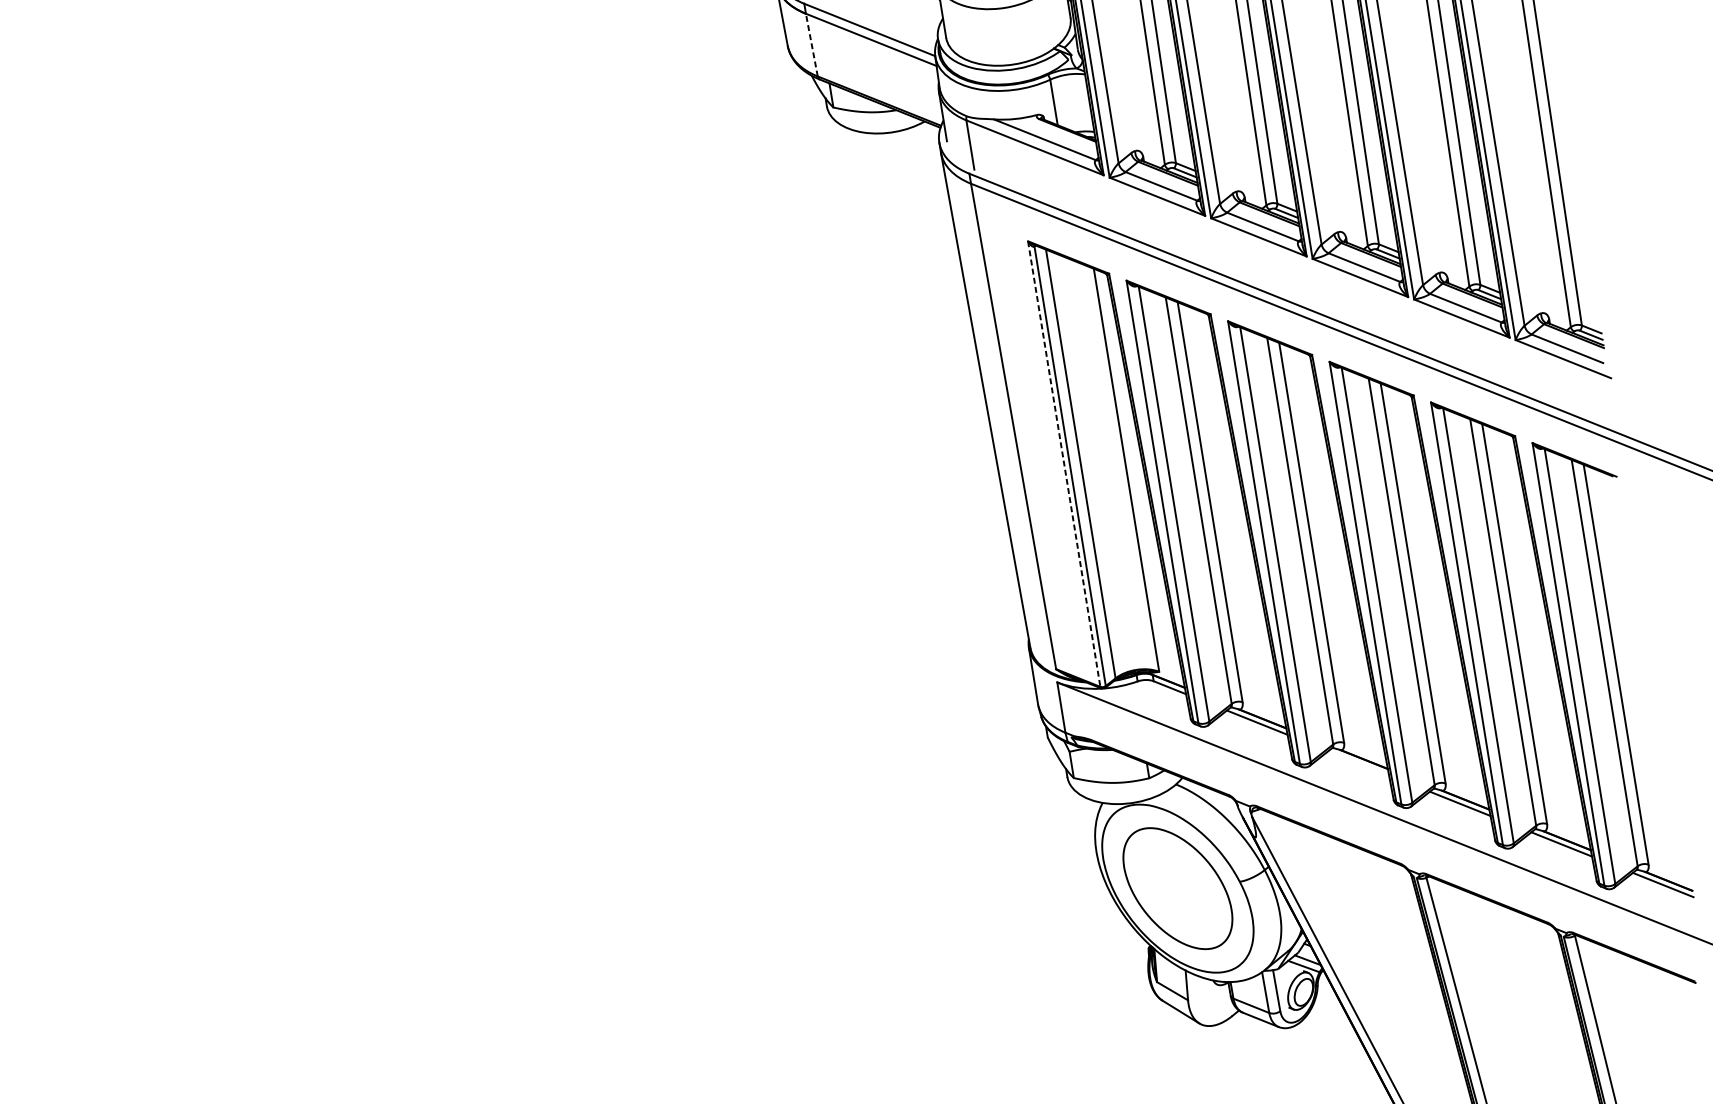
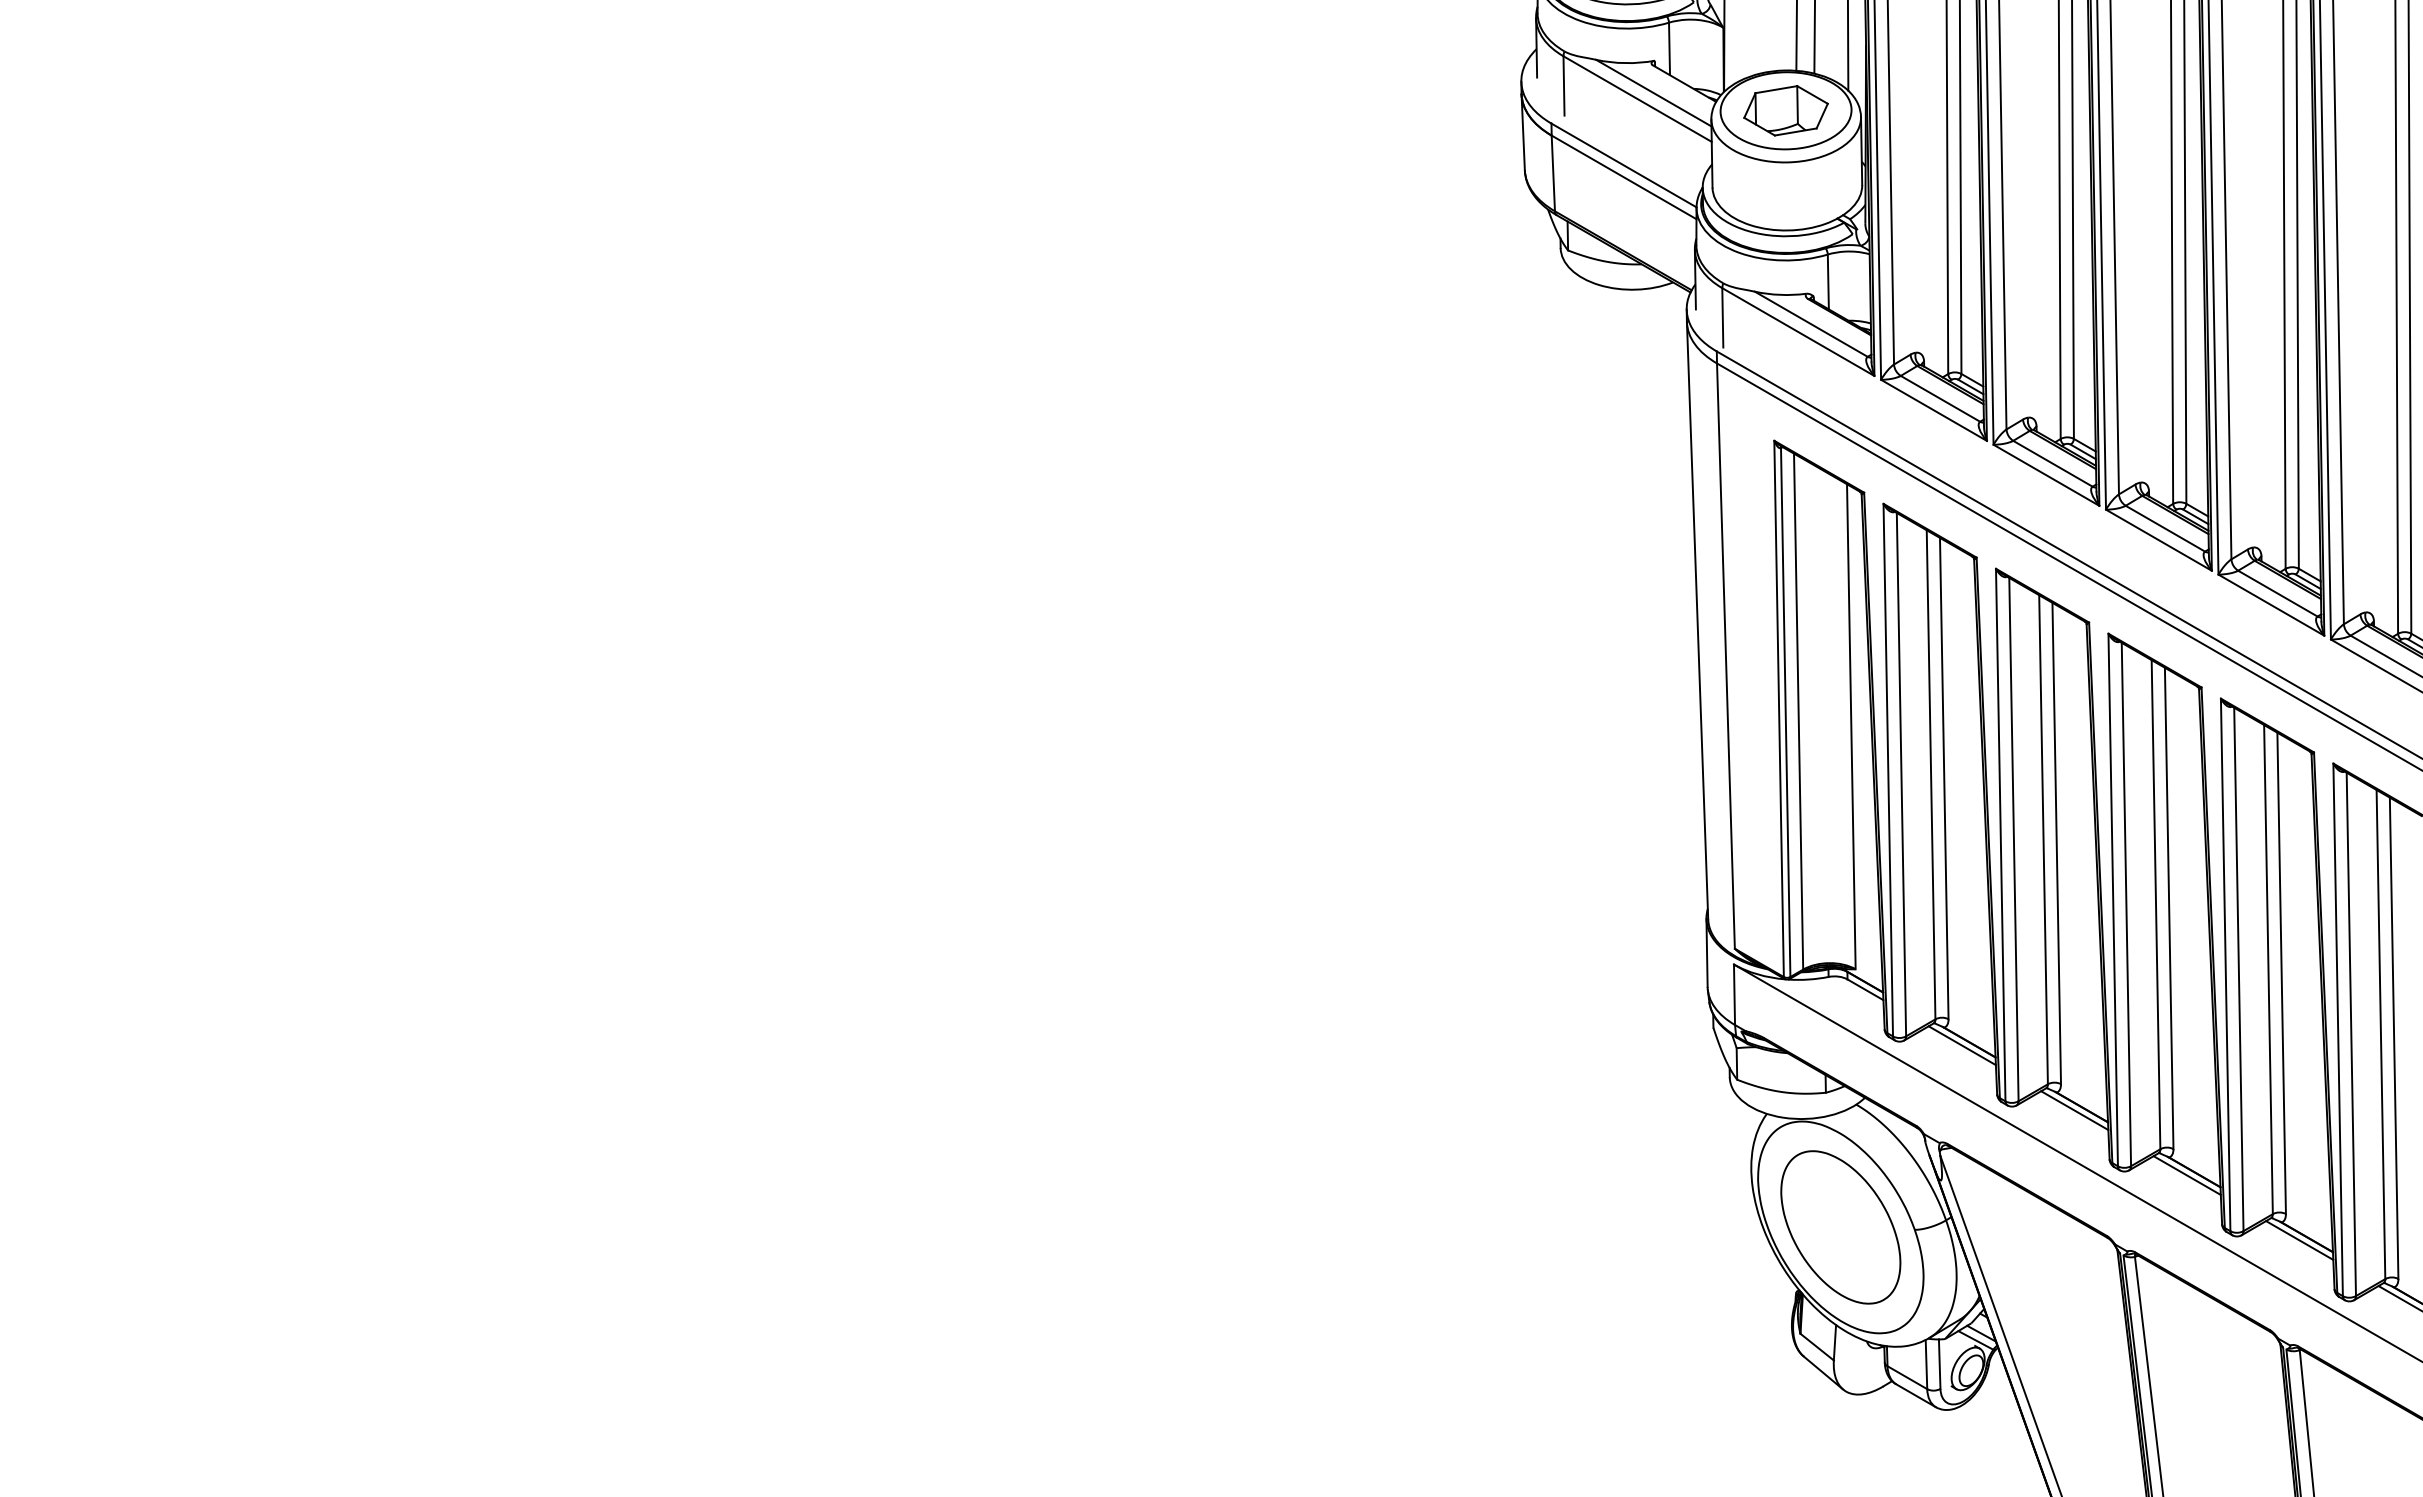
line: (811, 45) -> (1553, 173), dashed -> solid
line: (1064, 464) -> (1779, 709), dashed -> solid
line: (1358, 763) -> (2074, 1110), added

